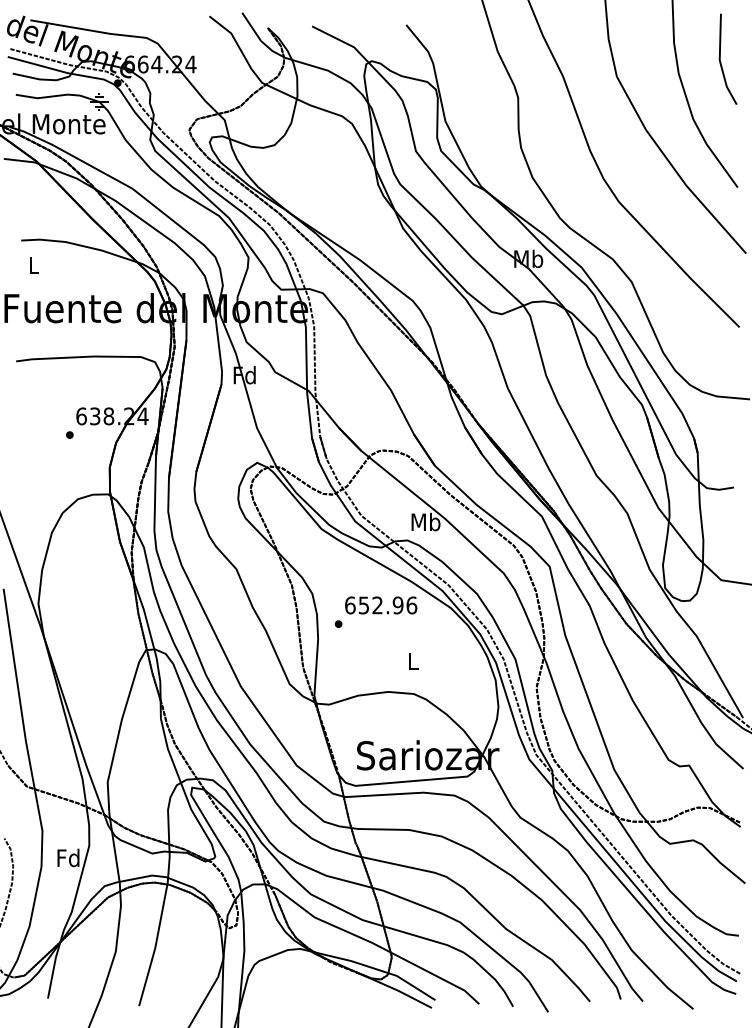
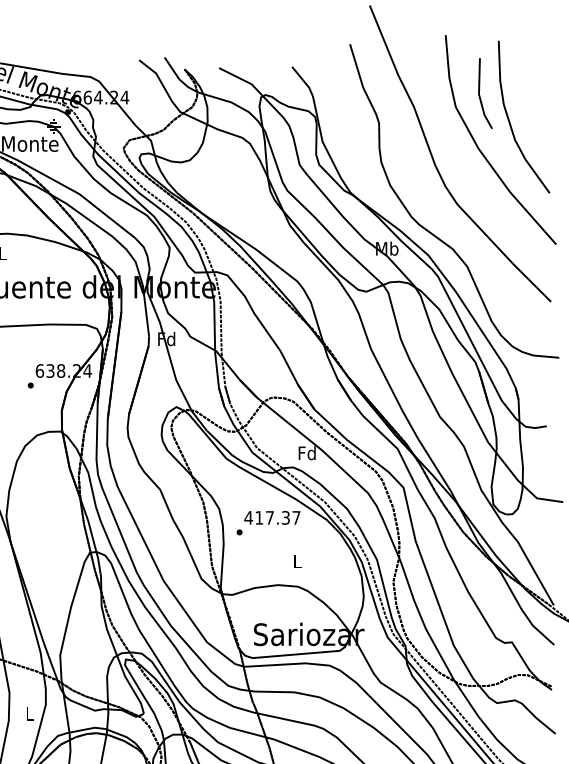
line: (720, 58) -> (479, 92), moved
text: (425, 521) -> (307, 452), Mb -> Fd
text: (380, 605) -> (272, 517), 652.96 -> 417.37
text: (68, 857) -> (29, 713), Fd -> L

